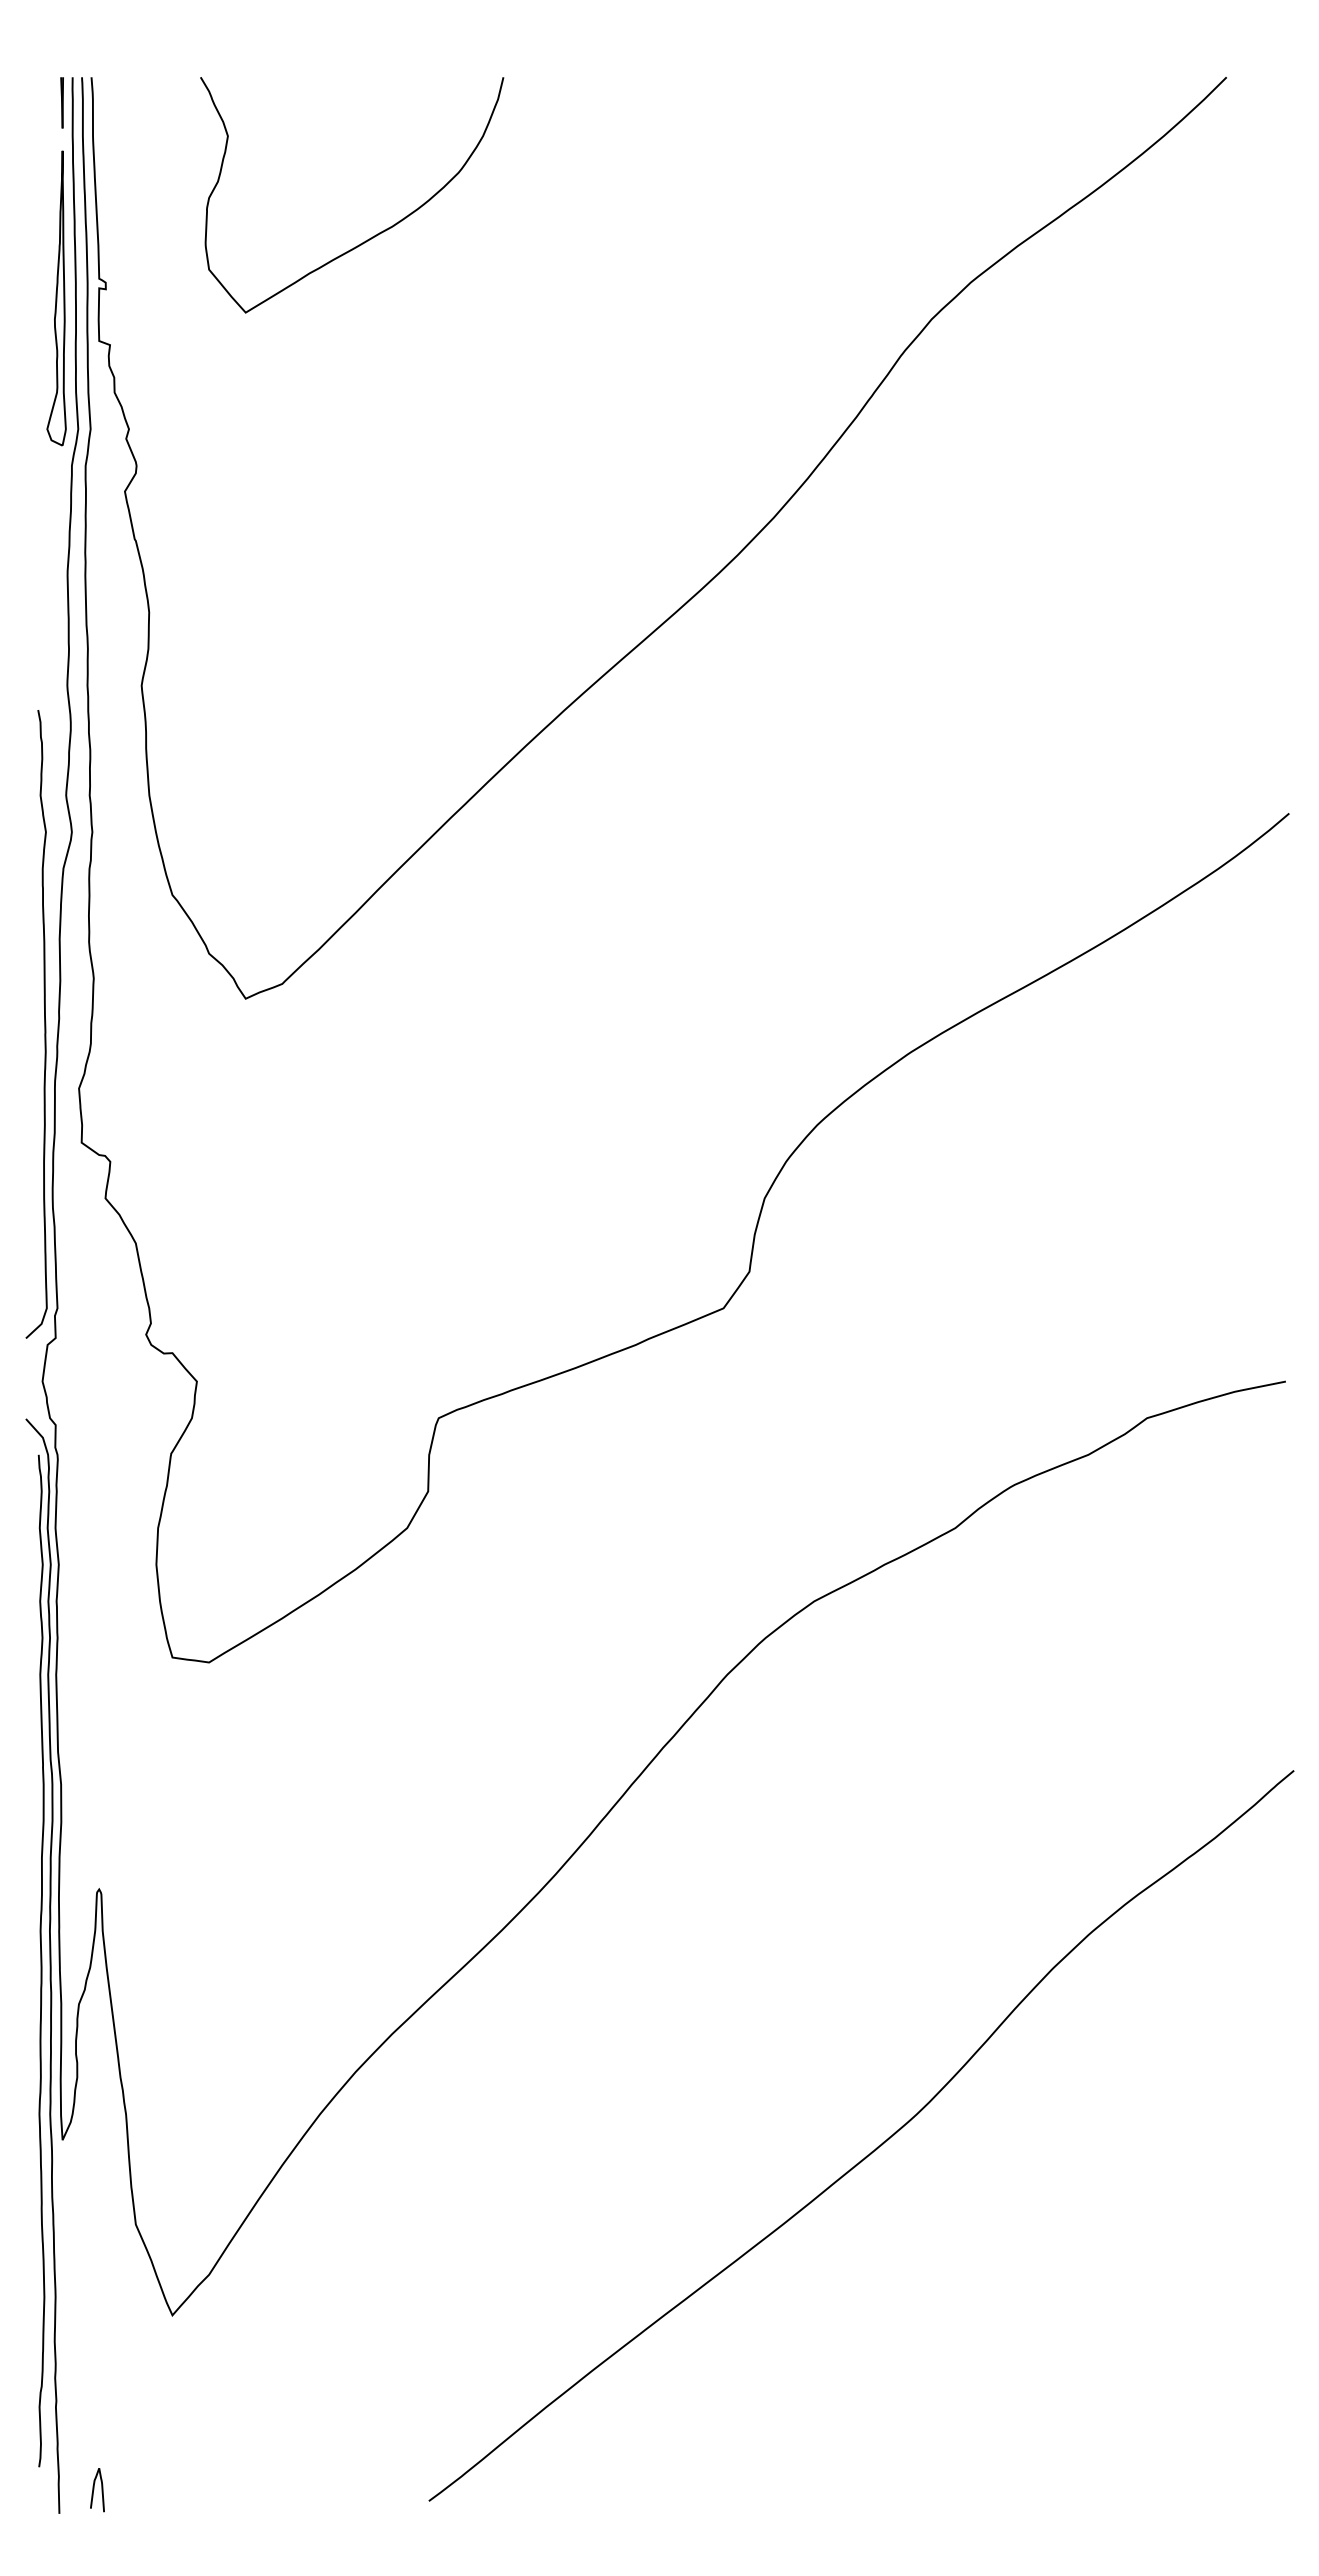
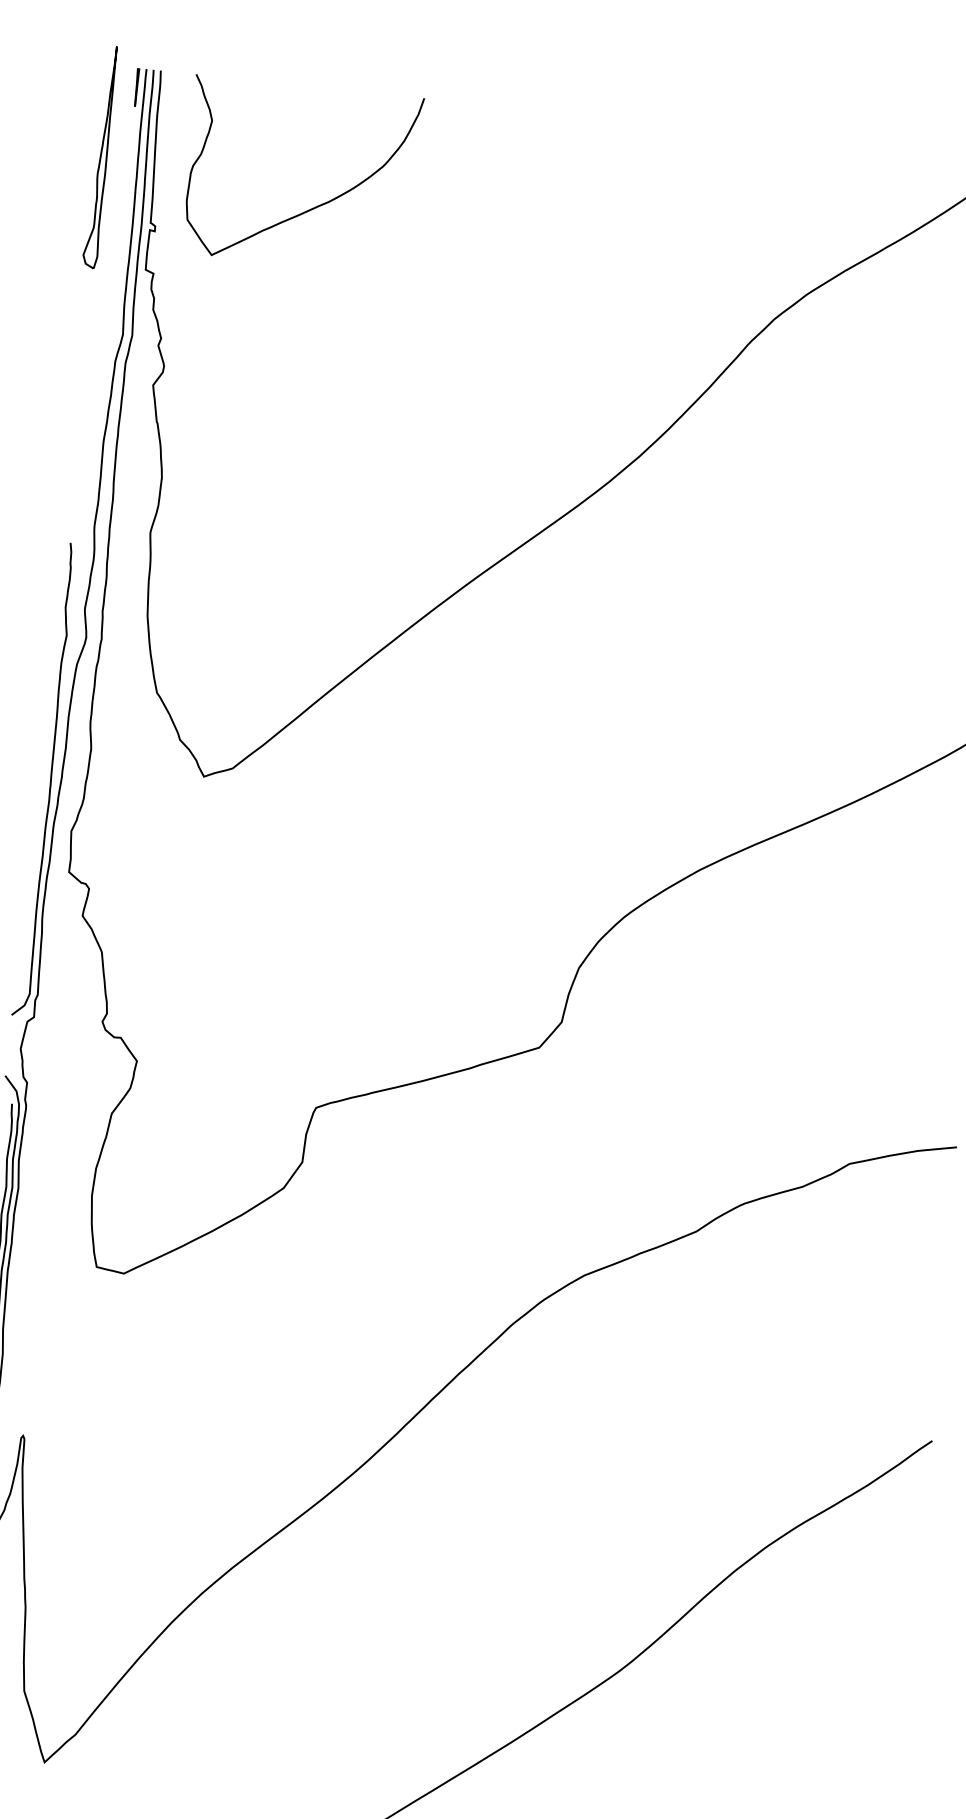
curve: (375, 234) -> (315, 206), moved
part: (56, 298) -> (100, 157), moved

